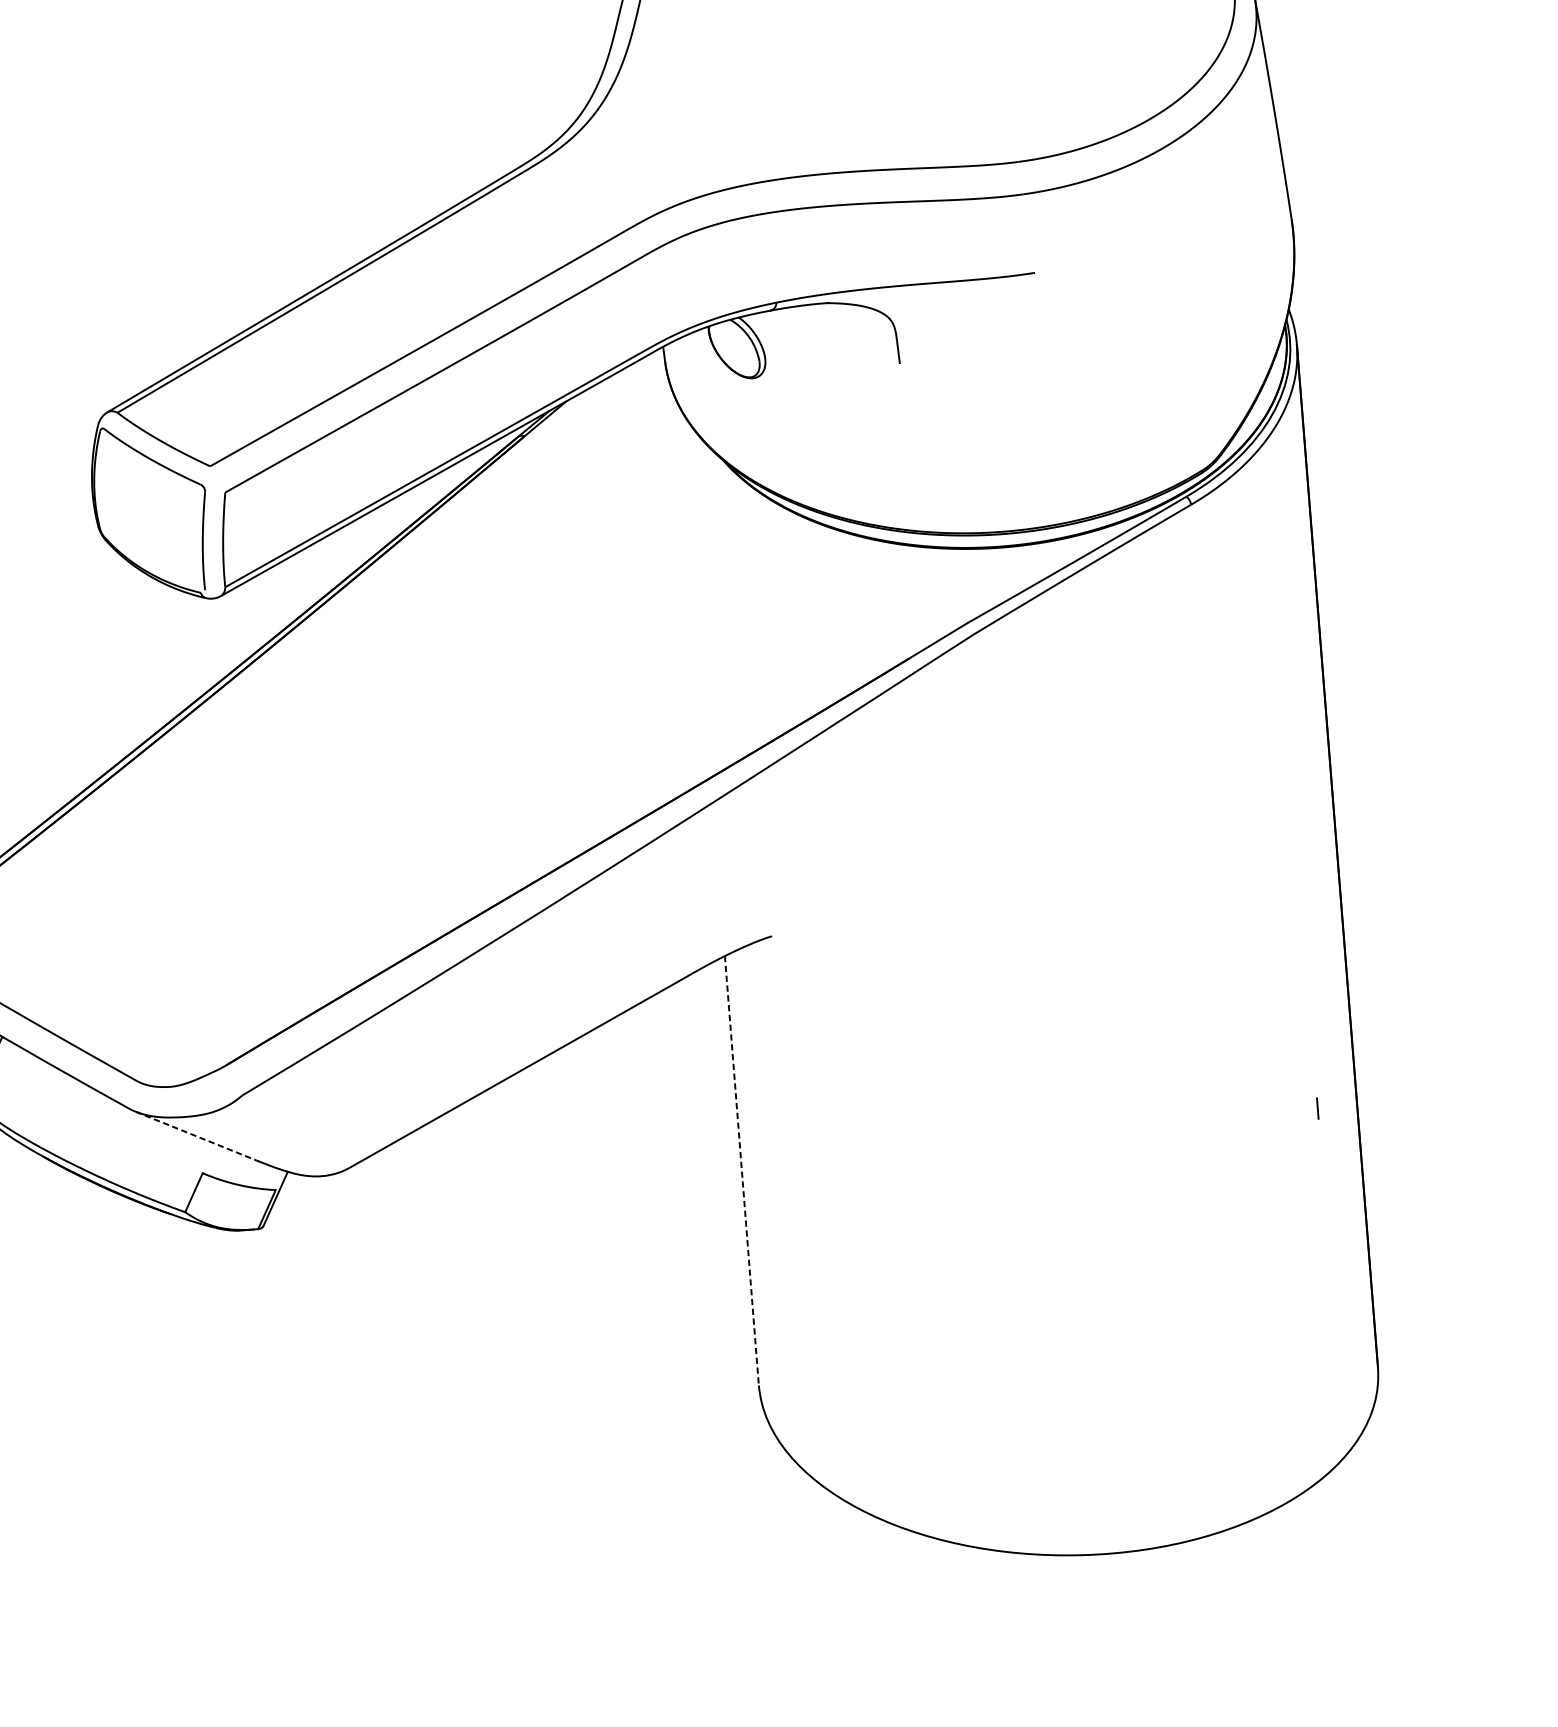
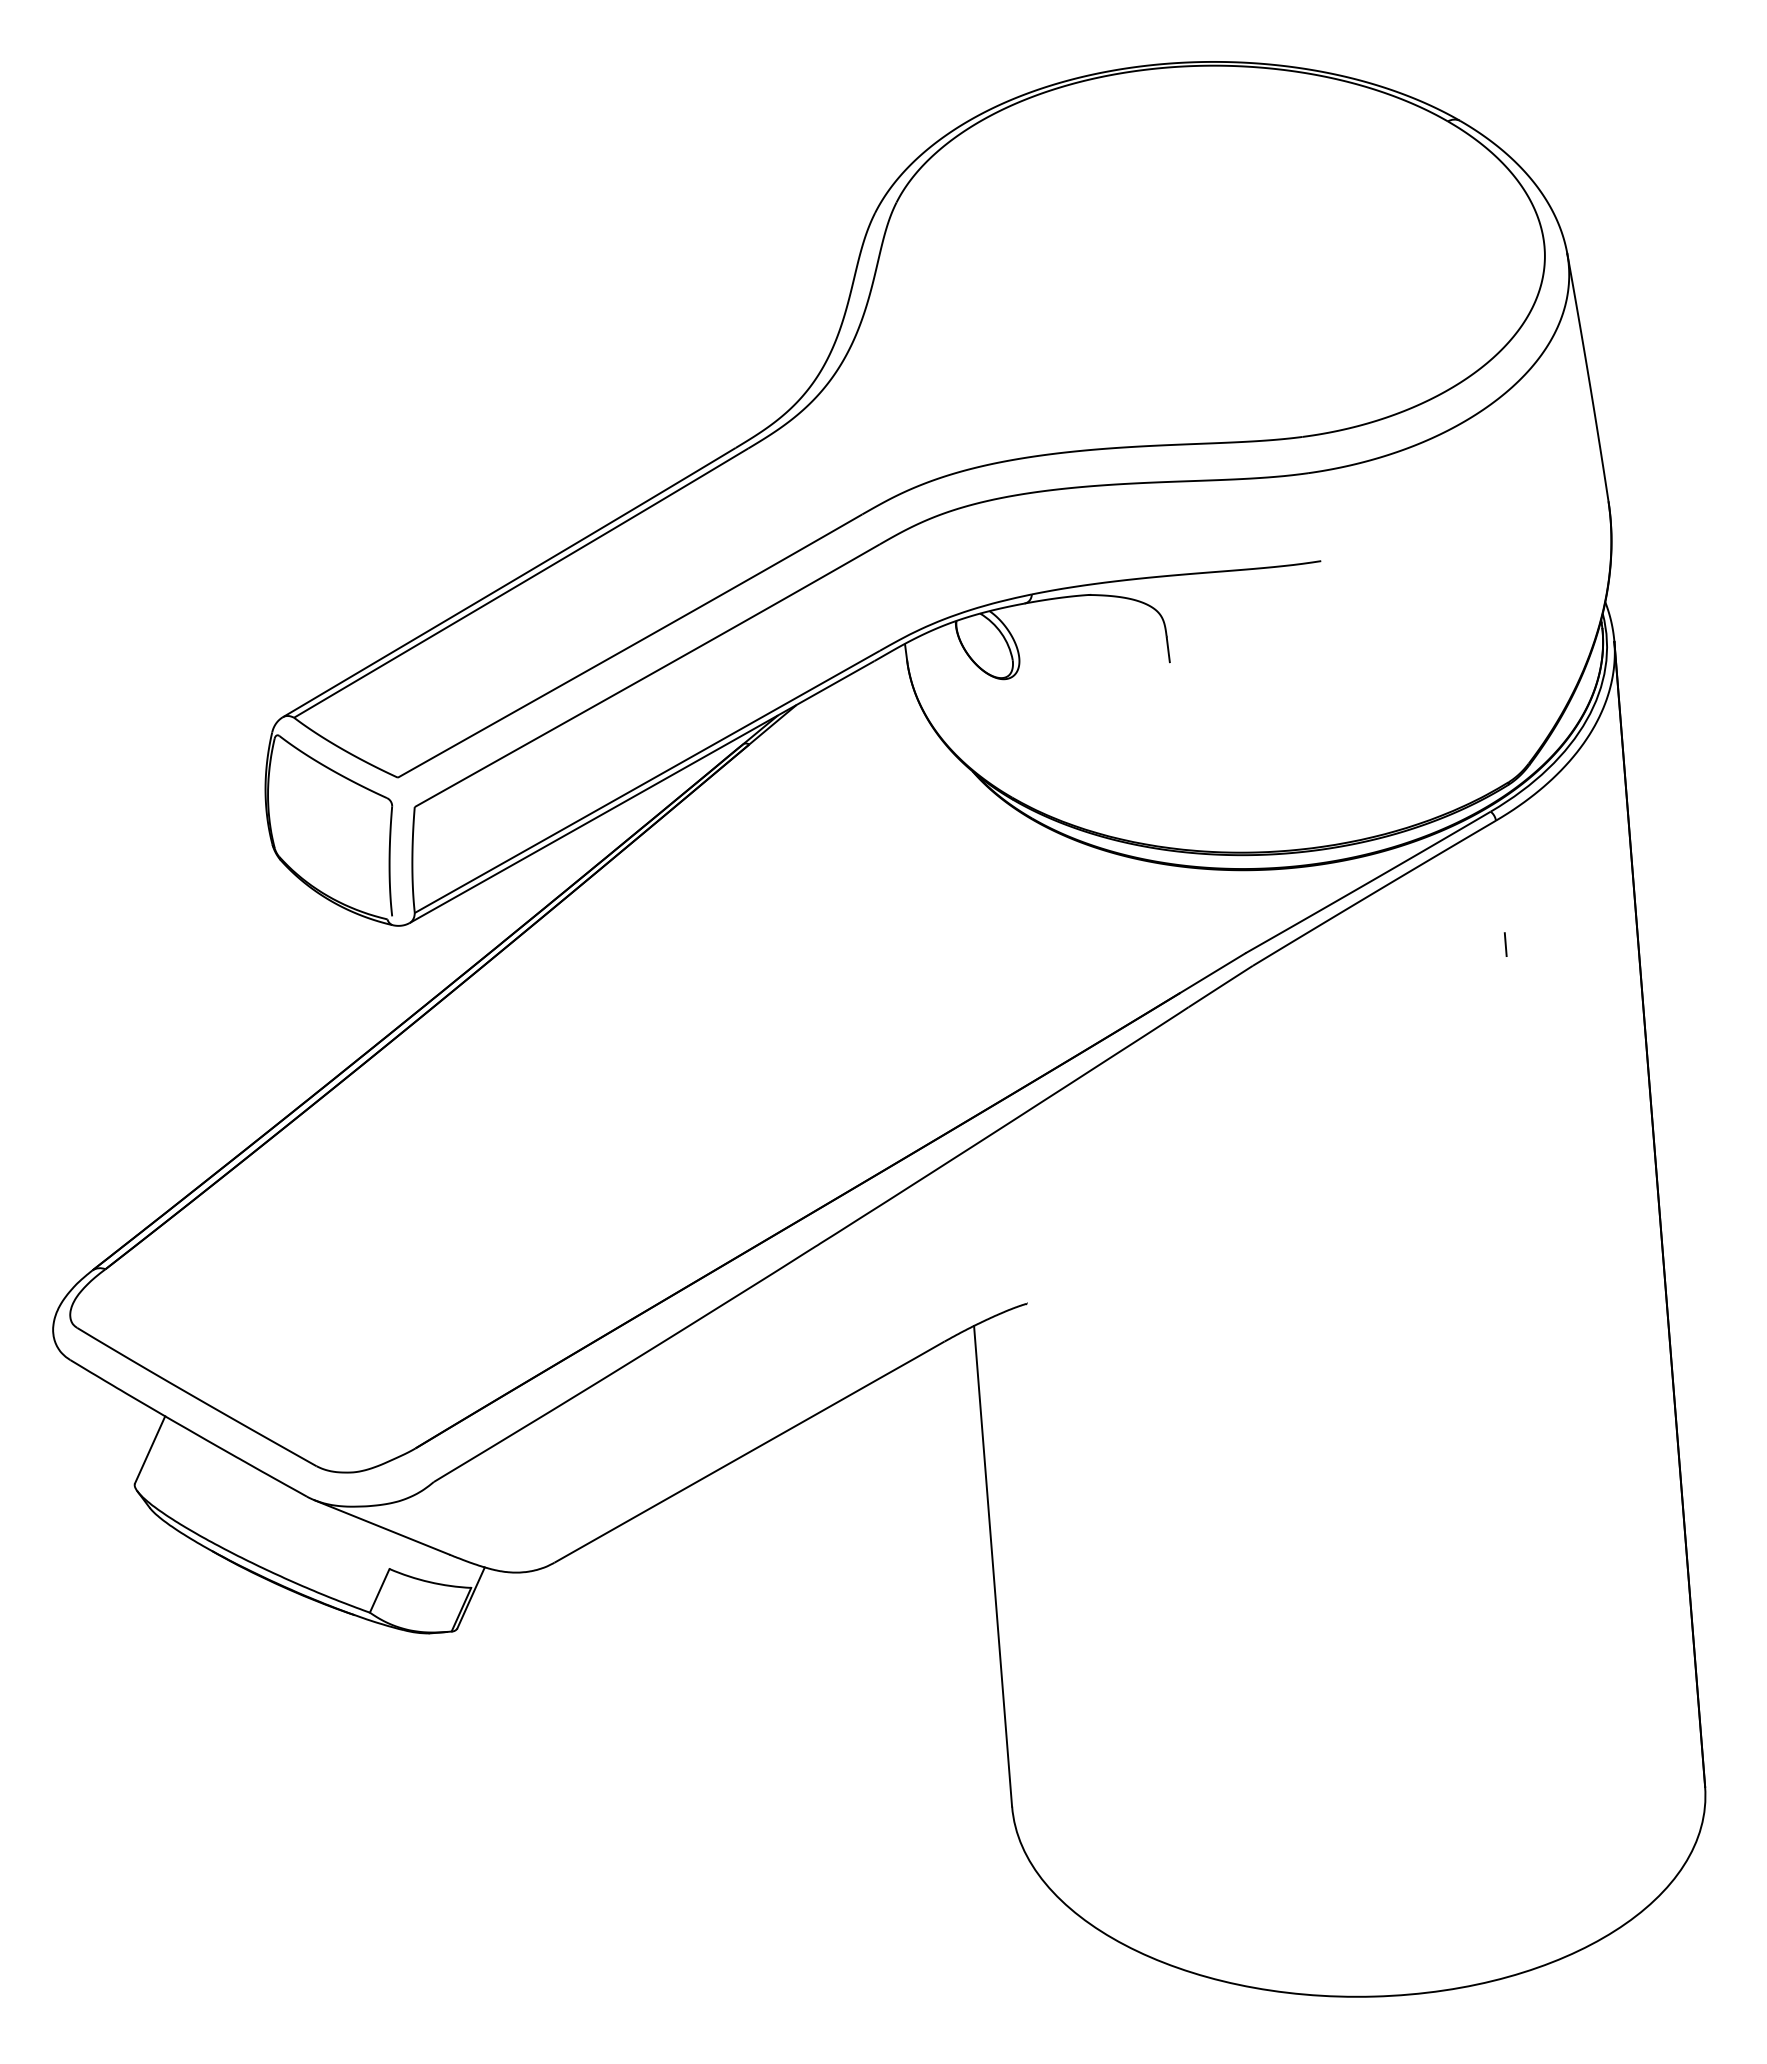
line: (1317, 1108) -> (1505, 944), moved
line: (196, 1136) -> (382, 1527), dashed -> solid
line: (742, 1170) -> (993, 1566), dashed -> solid

